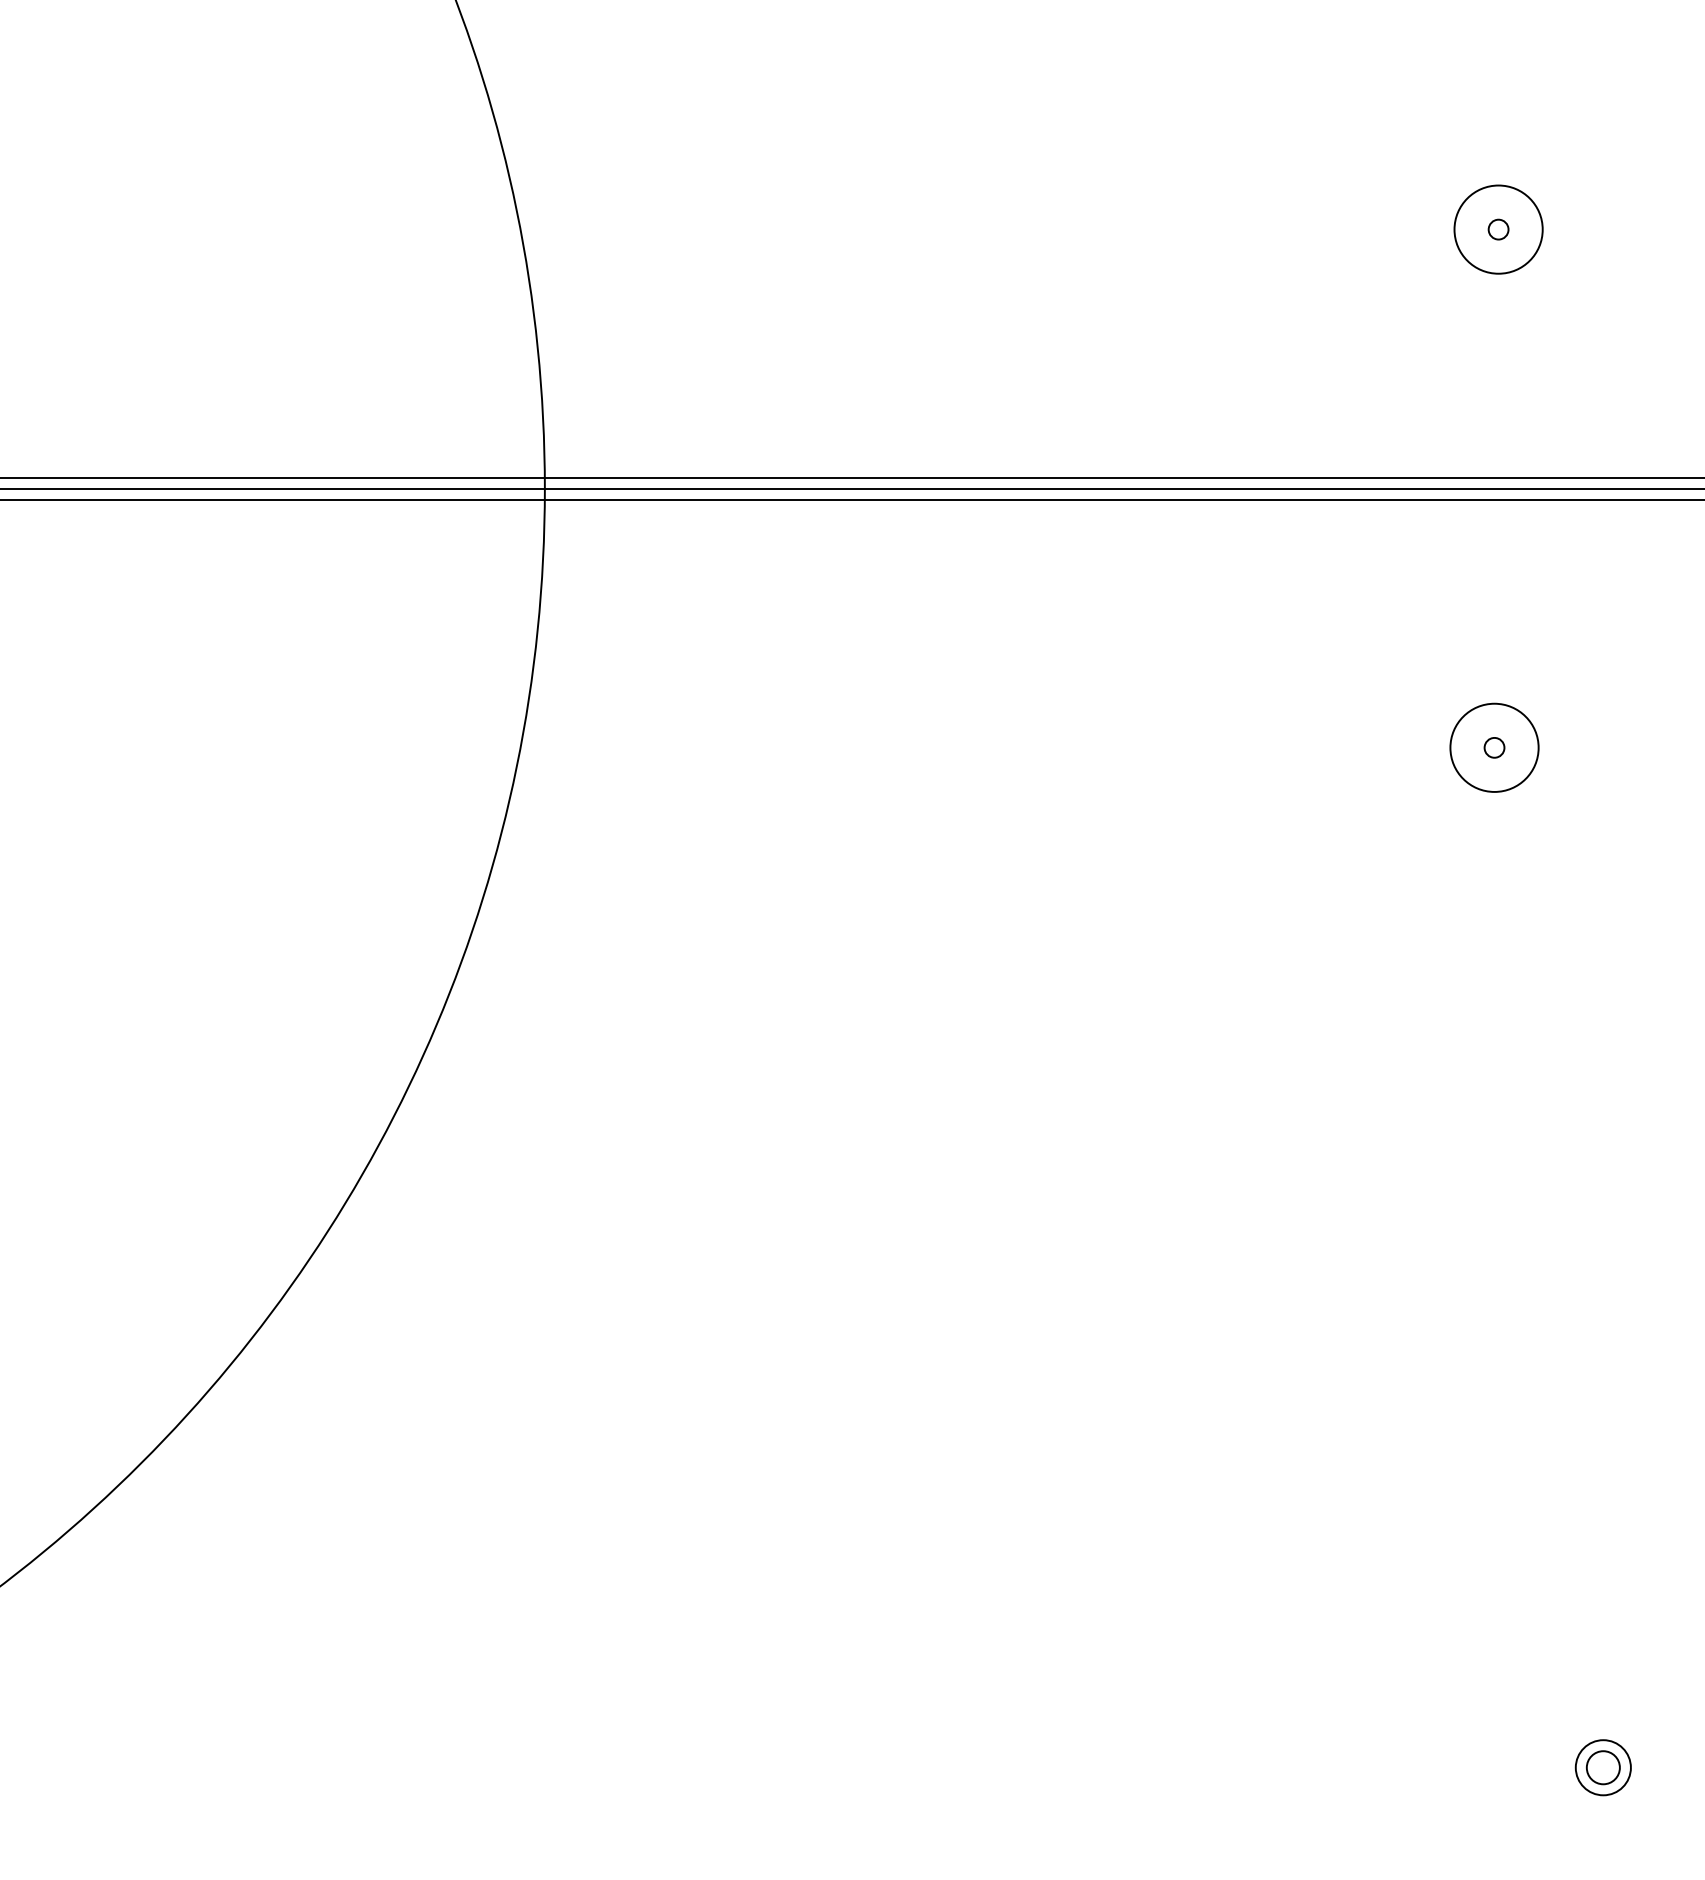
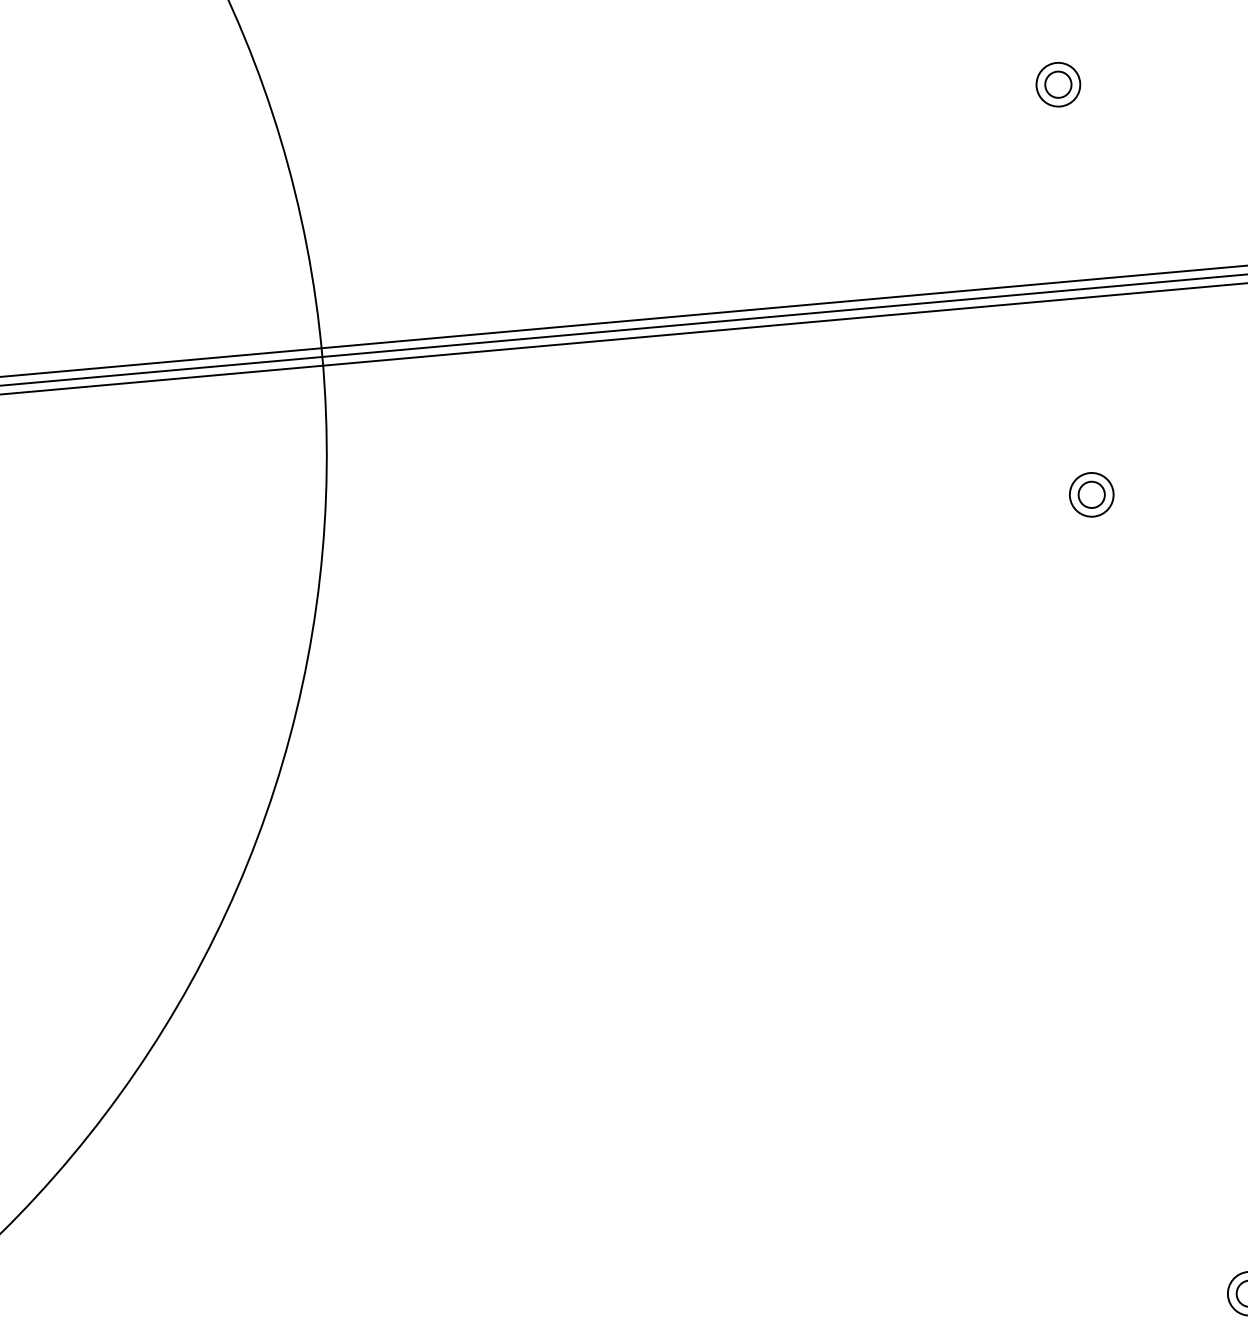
circle: (1498, 229) -> (1058, 84), size x0.62
circle: (1498, 229) -> (1058, 84), size x1.67
circle: (1494, 747) -> (1091, 494), size x0.62
circle: (1494, 747) -> (1091, 494), size x1.67

